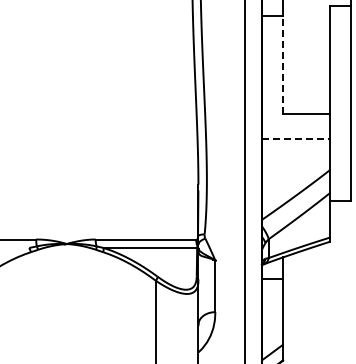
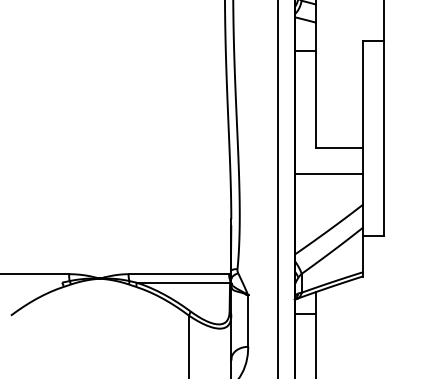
line: (283, 64) -> (316, 99), dashed -> solid
line: (295, 138) -> (328, 173), dashed -> solid

